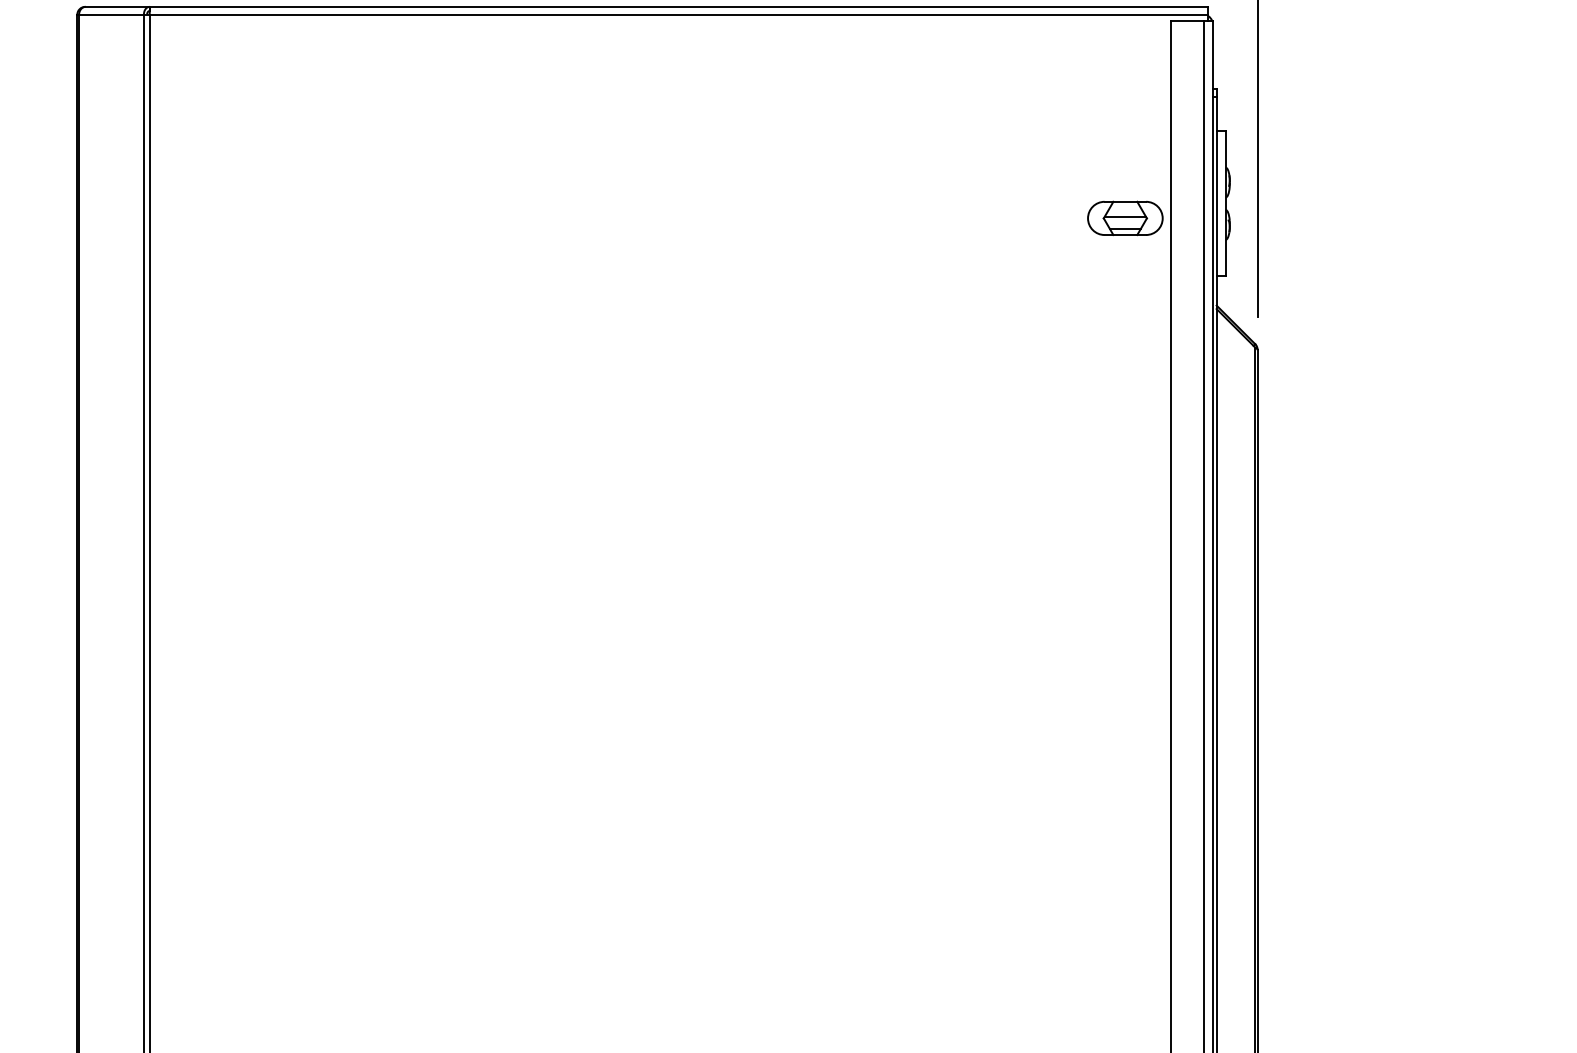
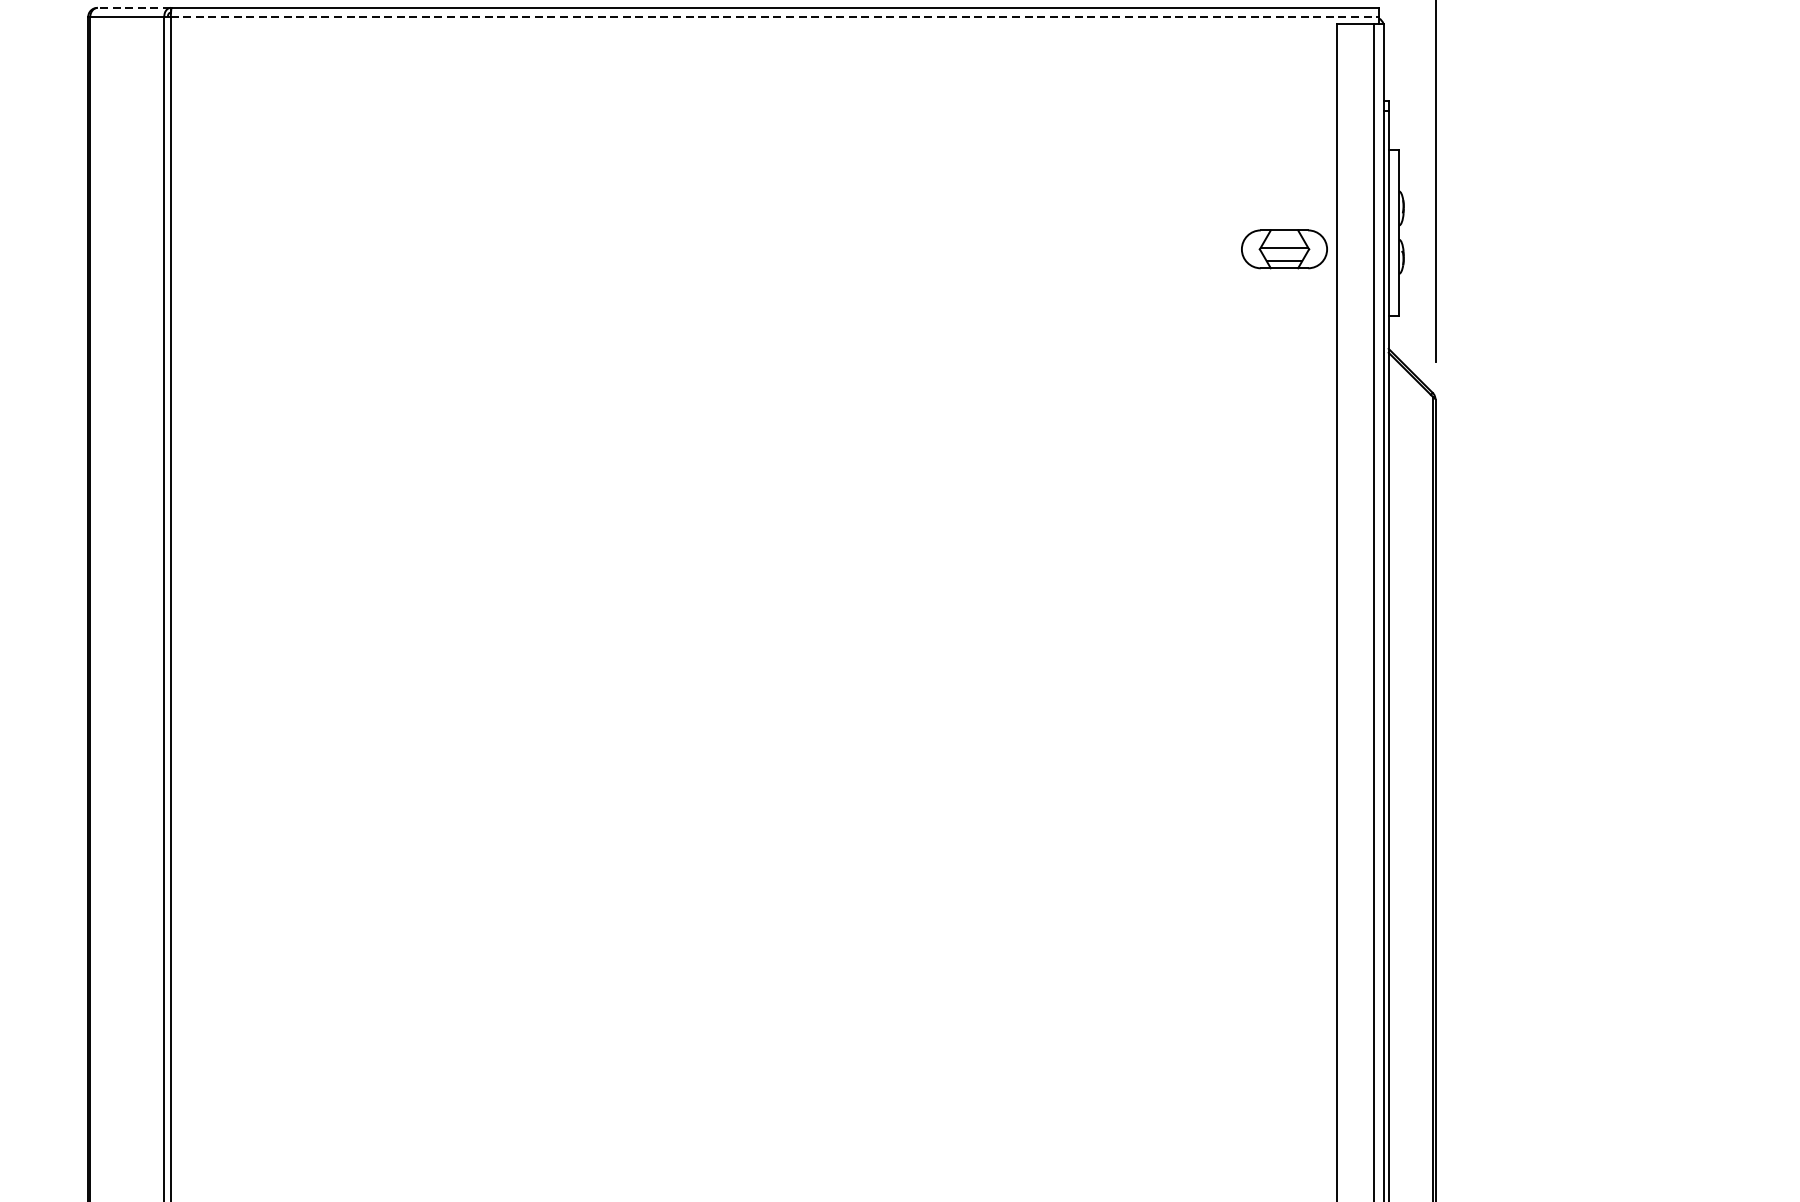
line: (117, 6) -> (134, 7), solid -> dashed
line: (679, 15) -> (775, 17), solid -> dashed

